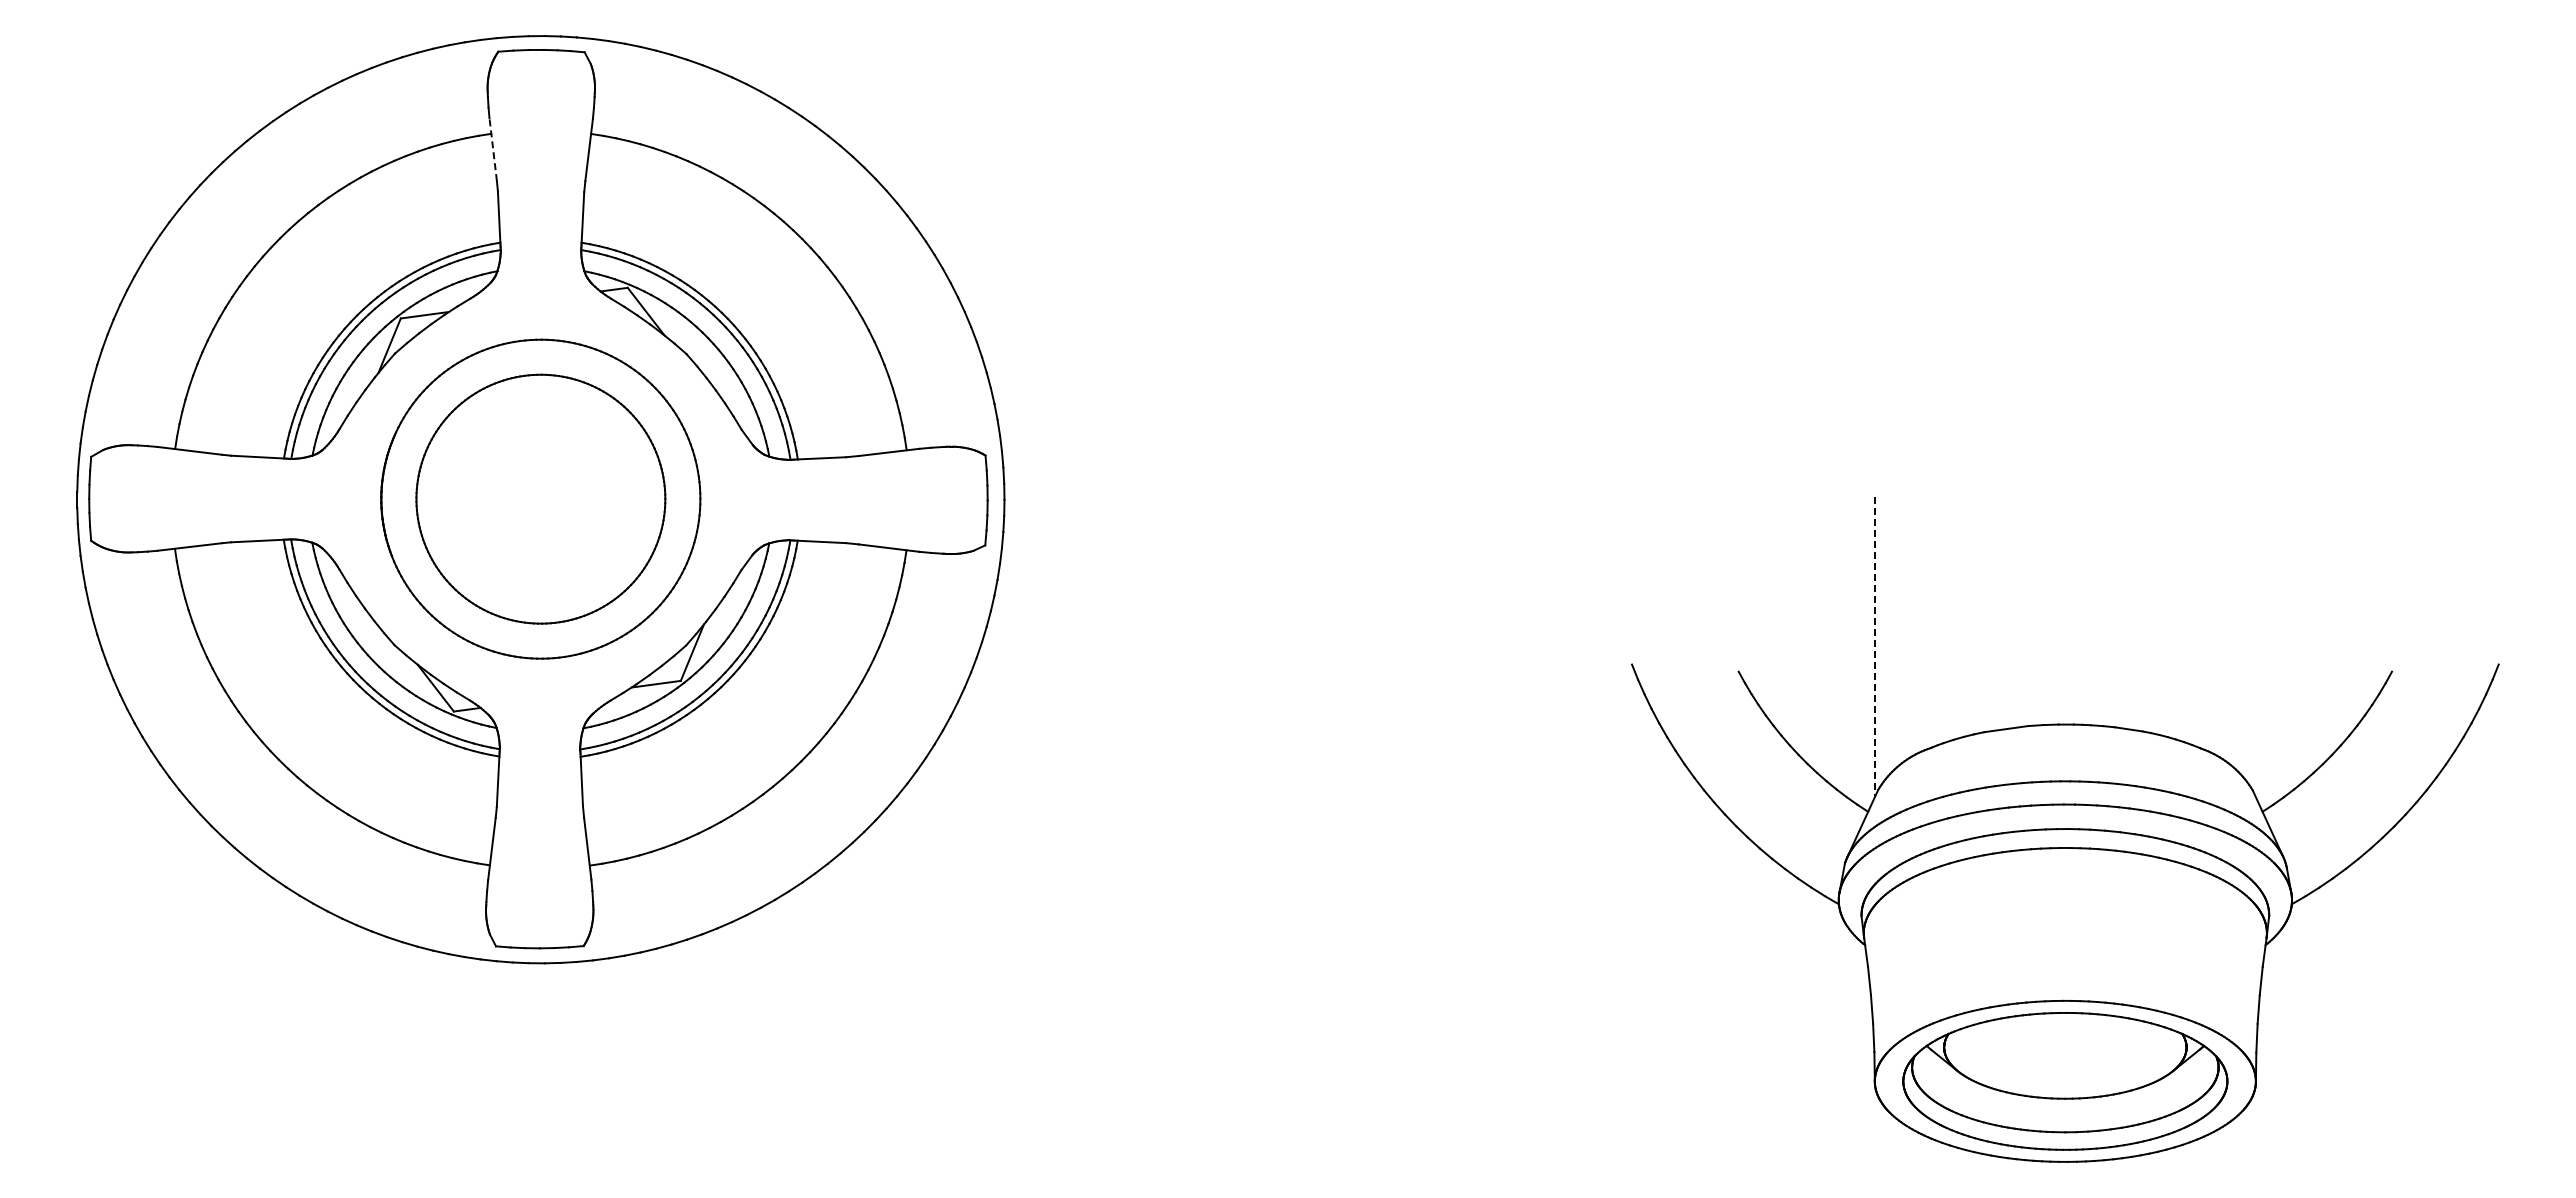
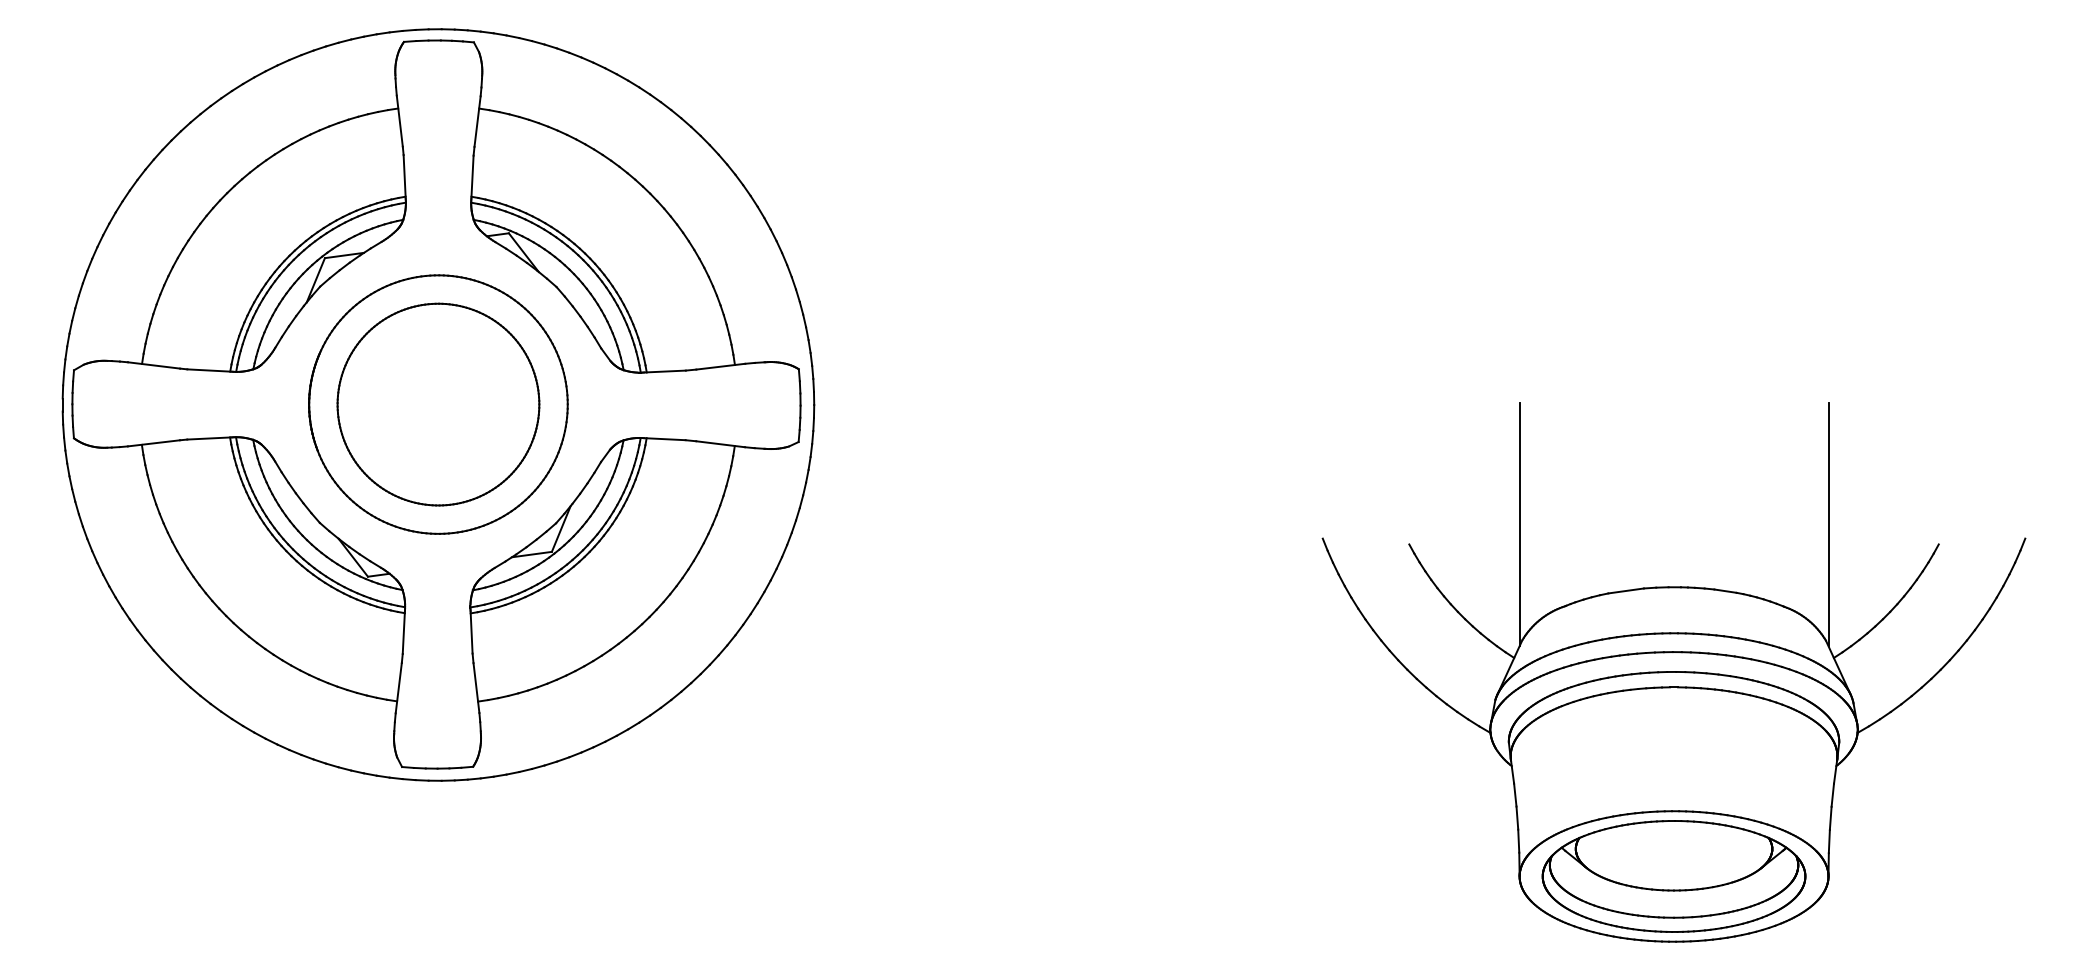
line: (493, 149) -> (400, 121), dashed -> solid
line: (1874, 647) -> (1519, 524), dashed -> solid
line: (2255, 647) -> (1828, 524), added

